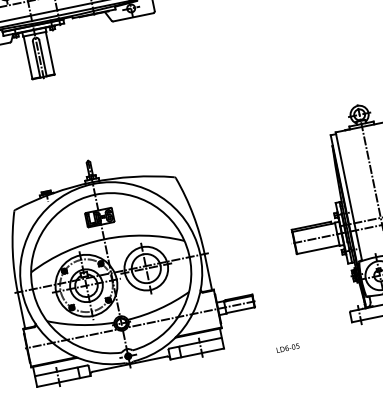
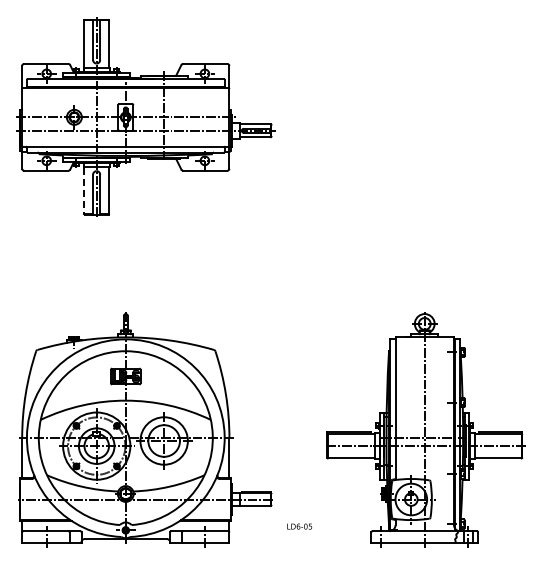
line: (28, 58) -> (84, 191), solid -> dashed
text: (287, 348) -> (299, 526), moved

